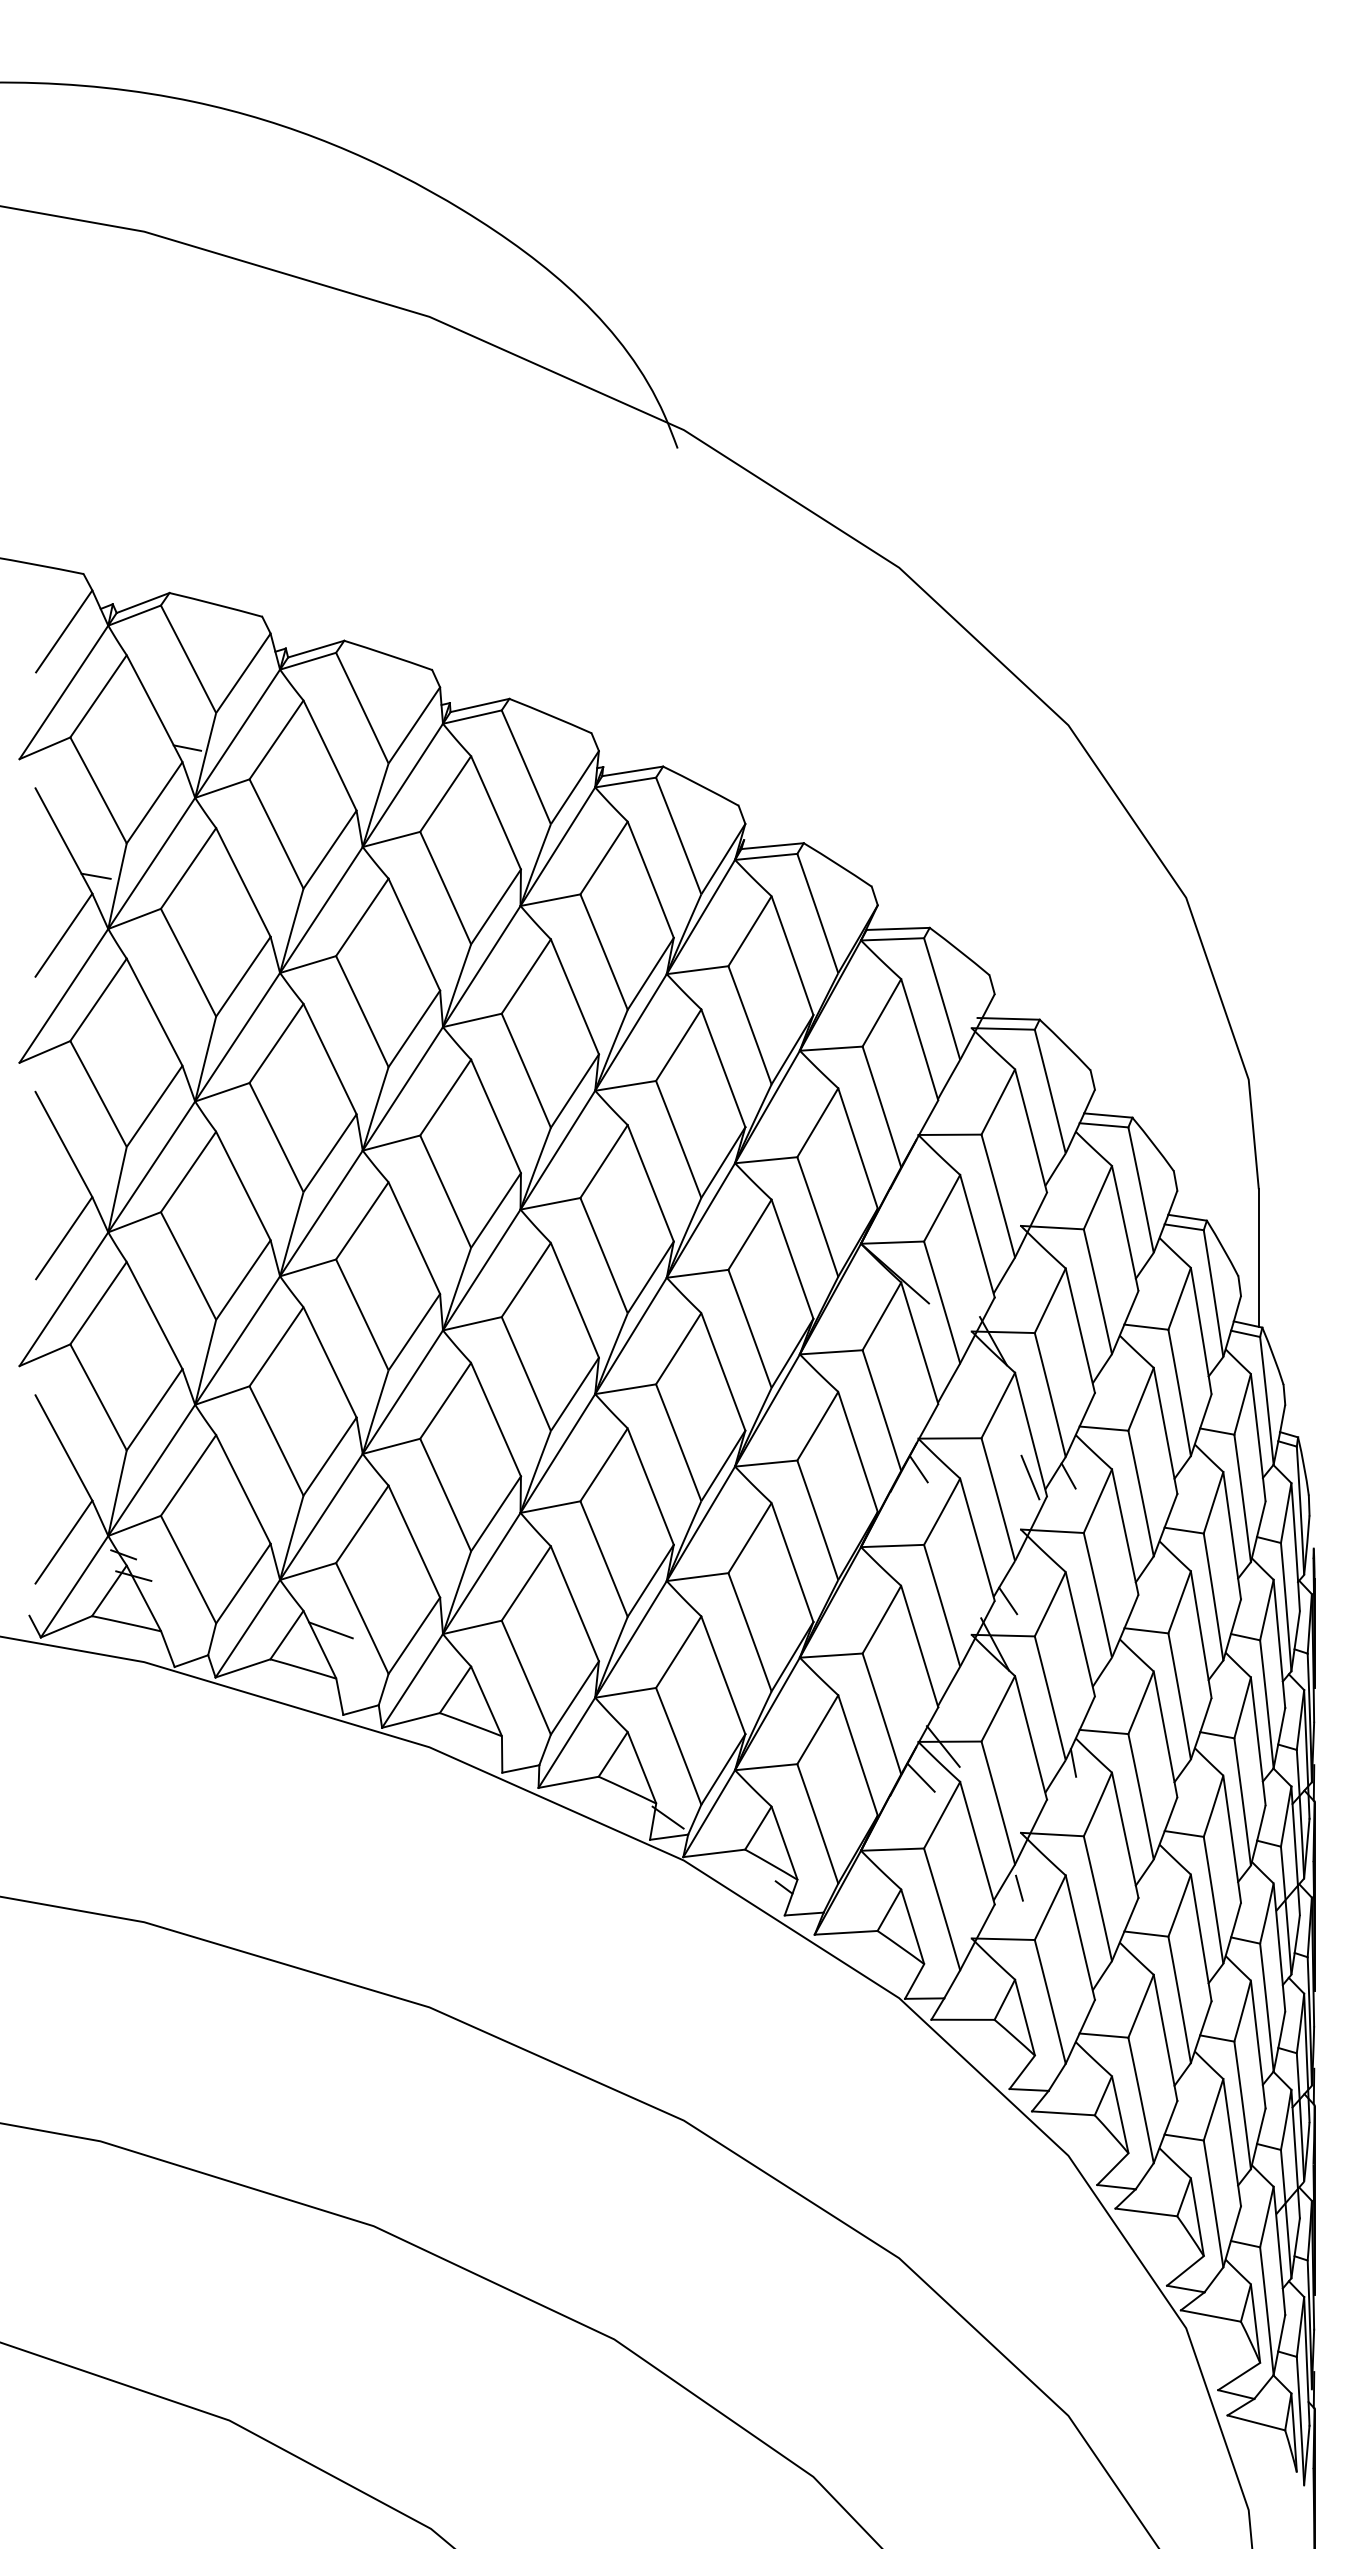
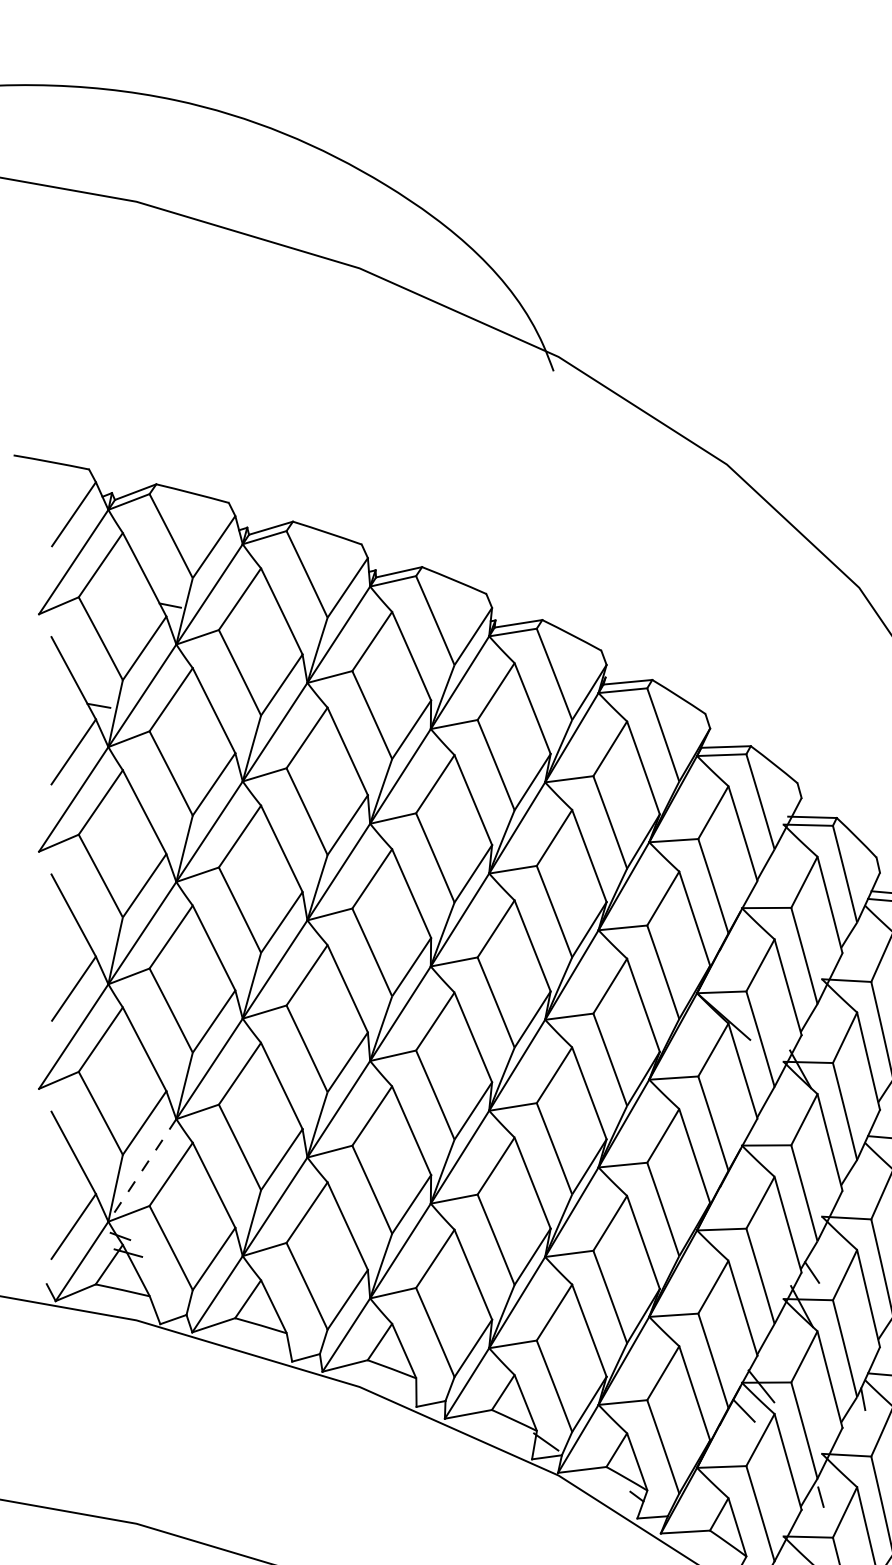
line: (918, 1469) -> (742, 1169), removed
line: (151, 1470) -> (142, 1170), solid -> dashed
line: (1068, 1475) -> (859, 1174), removed
line: (1030, 1477) -> (829, 1175), removed
line: (330, 1630) -> (282, 1295), removed

